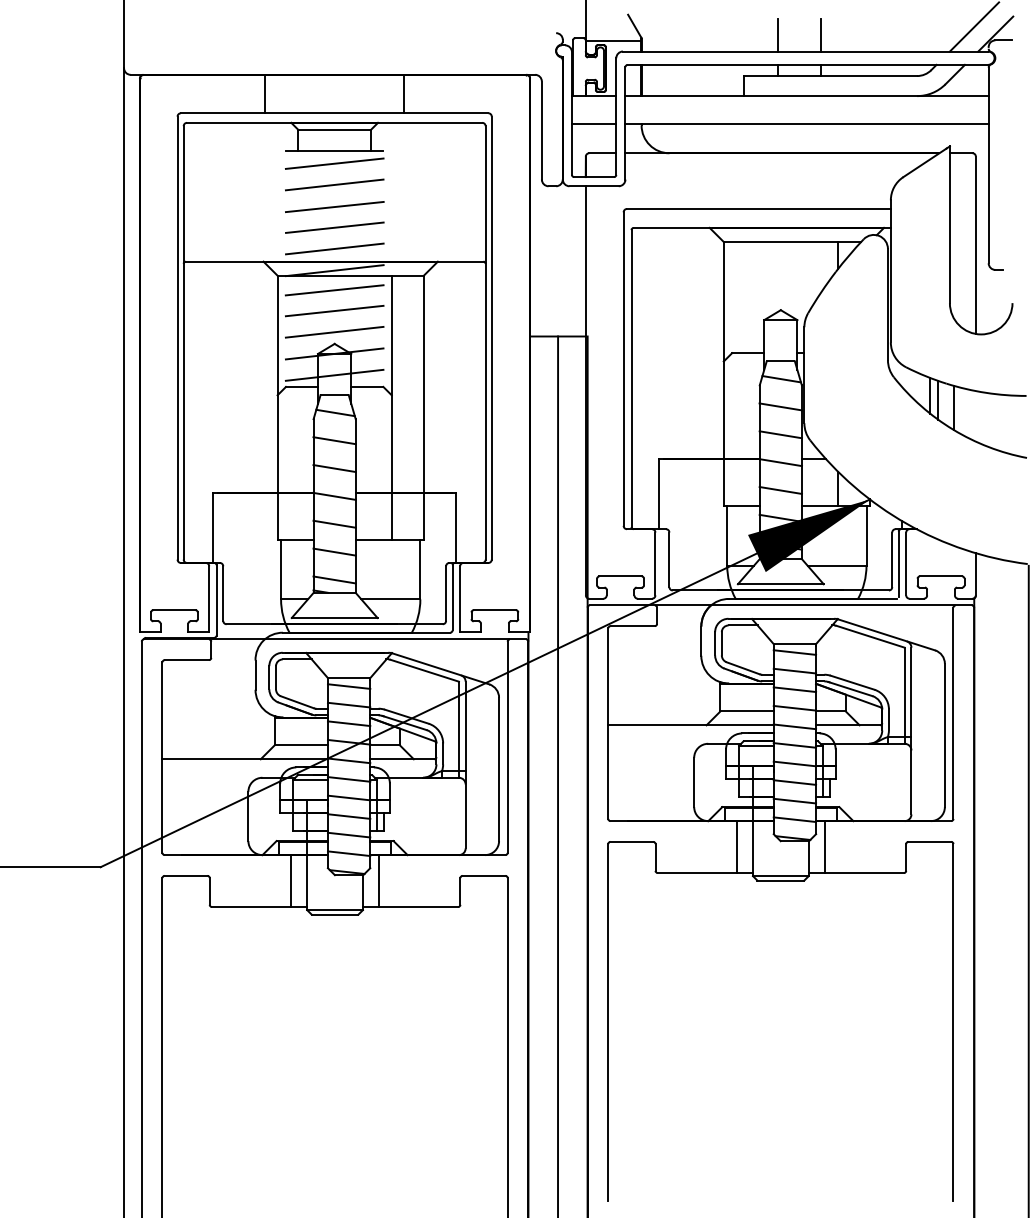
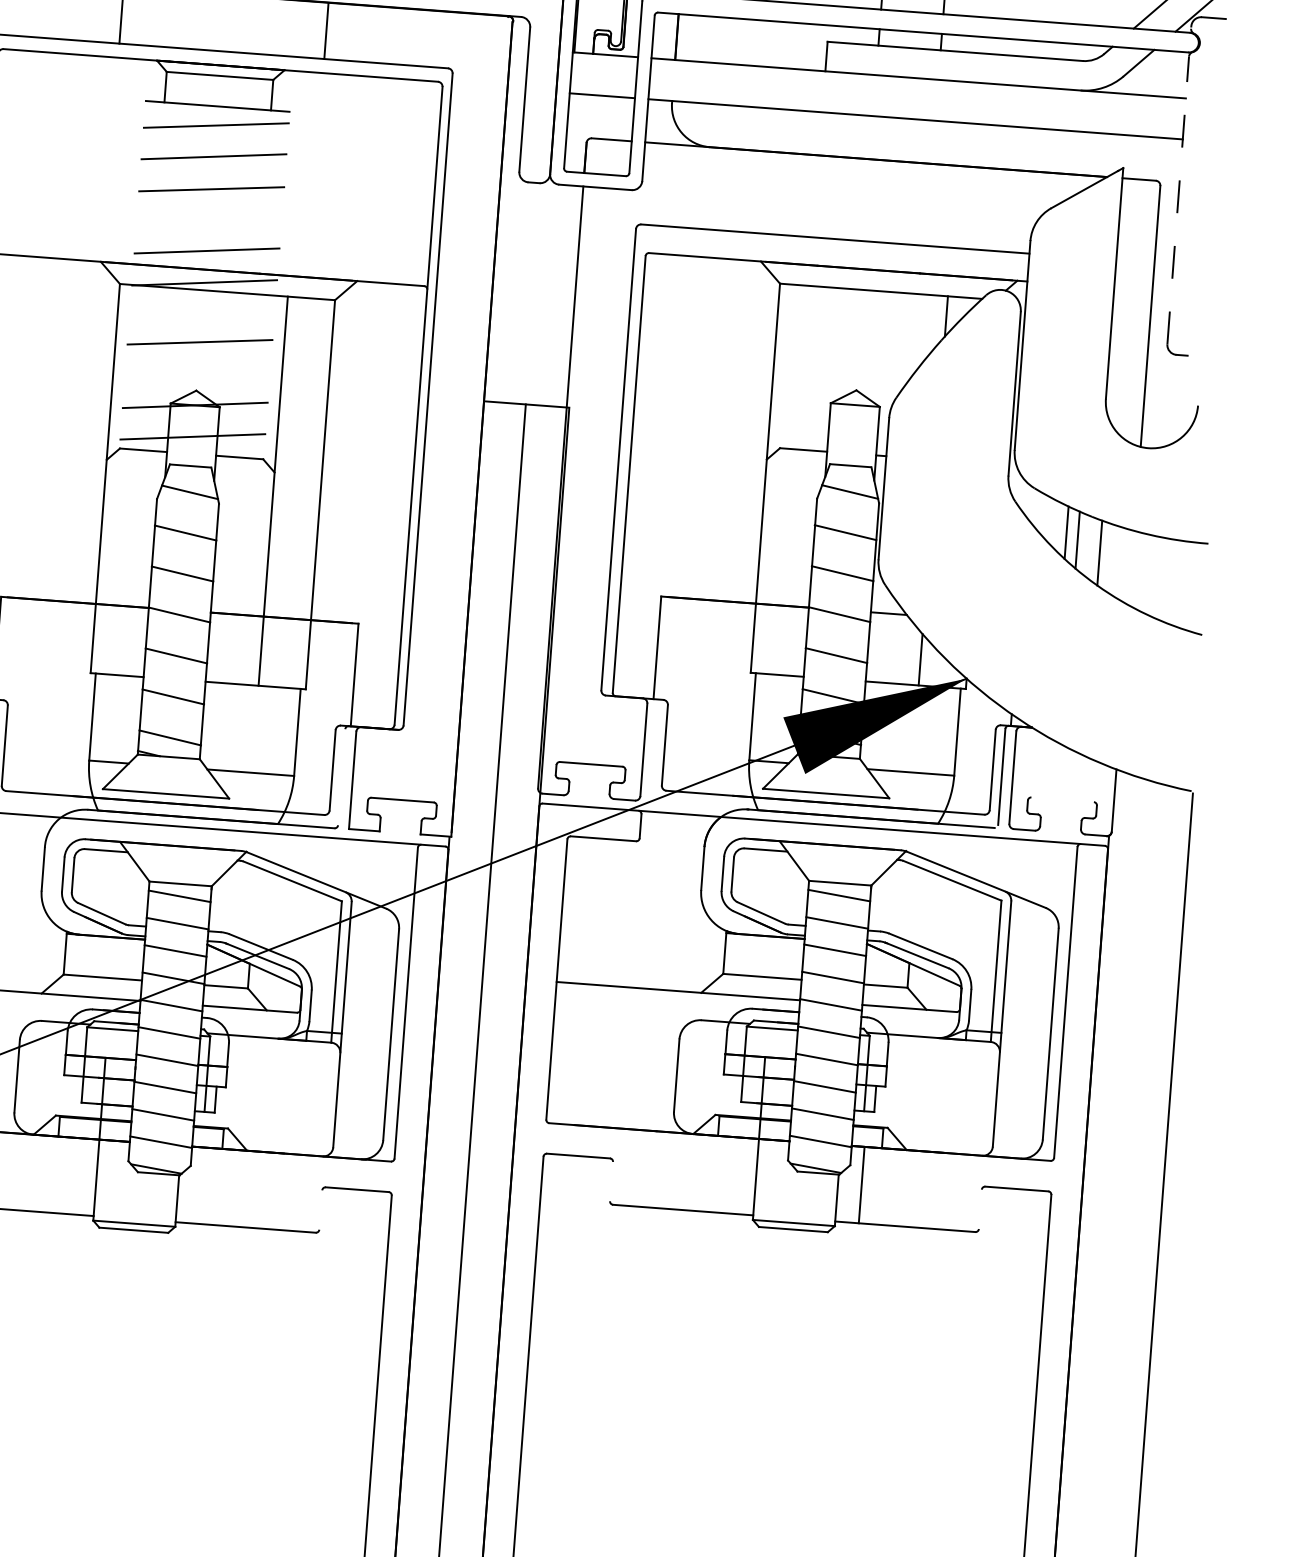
line: (988, 165) -> (1177, 200), solid -> dashed
line: (334, 227) -> (208, 219), removed
line: (334, 290) -> (202, 312), removed
line: (334, 331) -> (197, 372), removed
line: (940, 576) -> (1061, 799), removed
line: (452, 597) -> (341, 776), removed
line: (736, 847) -> (731, 1175), removed
line: (655, 857) -> (611, 1181), removed
line: (906, 857) -> (980, 1209), removed
line: (291, 881) -> (73, 1176), removed
line: (378, 881) -> (201, 1186), removed
line: (460, 891) -> (320, 1210), removed

